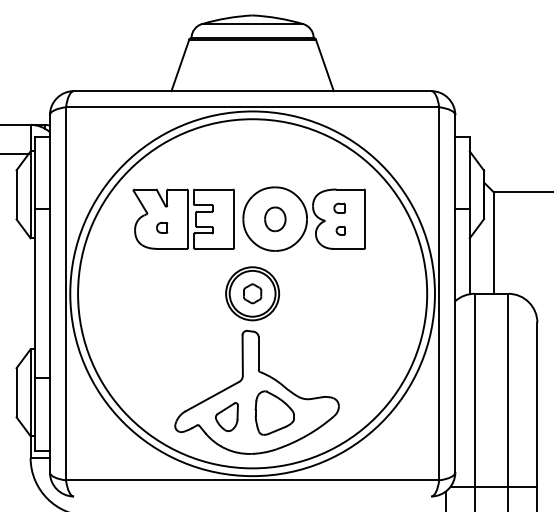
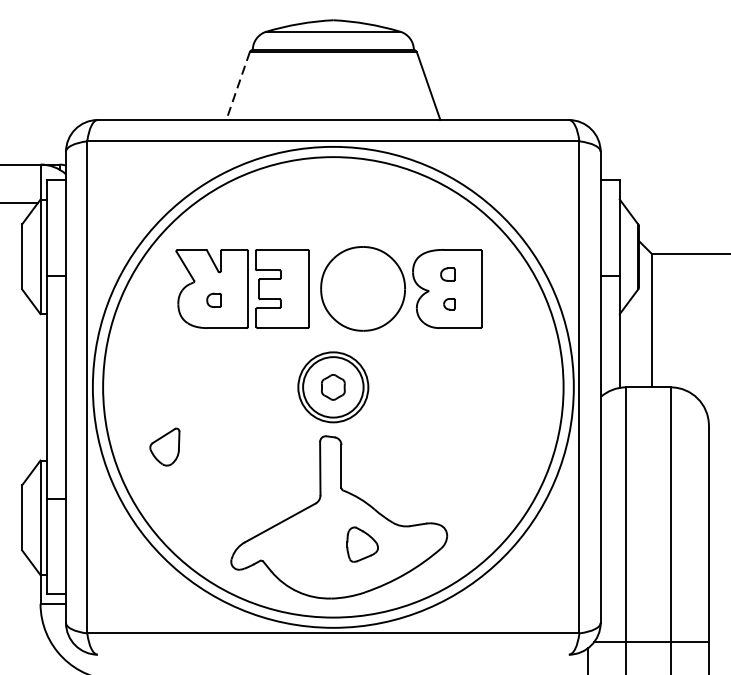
line: (180, 65) -> (238, 86), solid -> dashed
part: (275, 219) -> (363, 289), removed
part: (274, 412) -> (362, 543), size x0.6
part: (226, 416) -> (164, 446), moved

